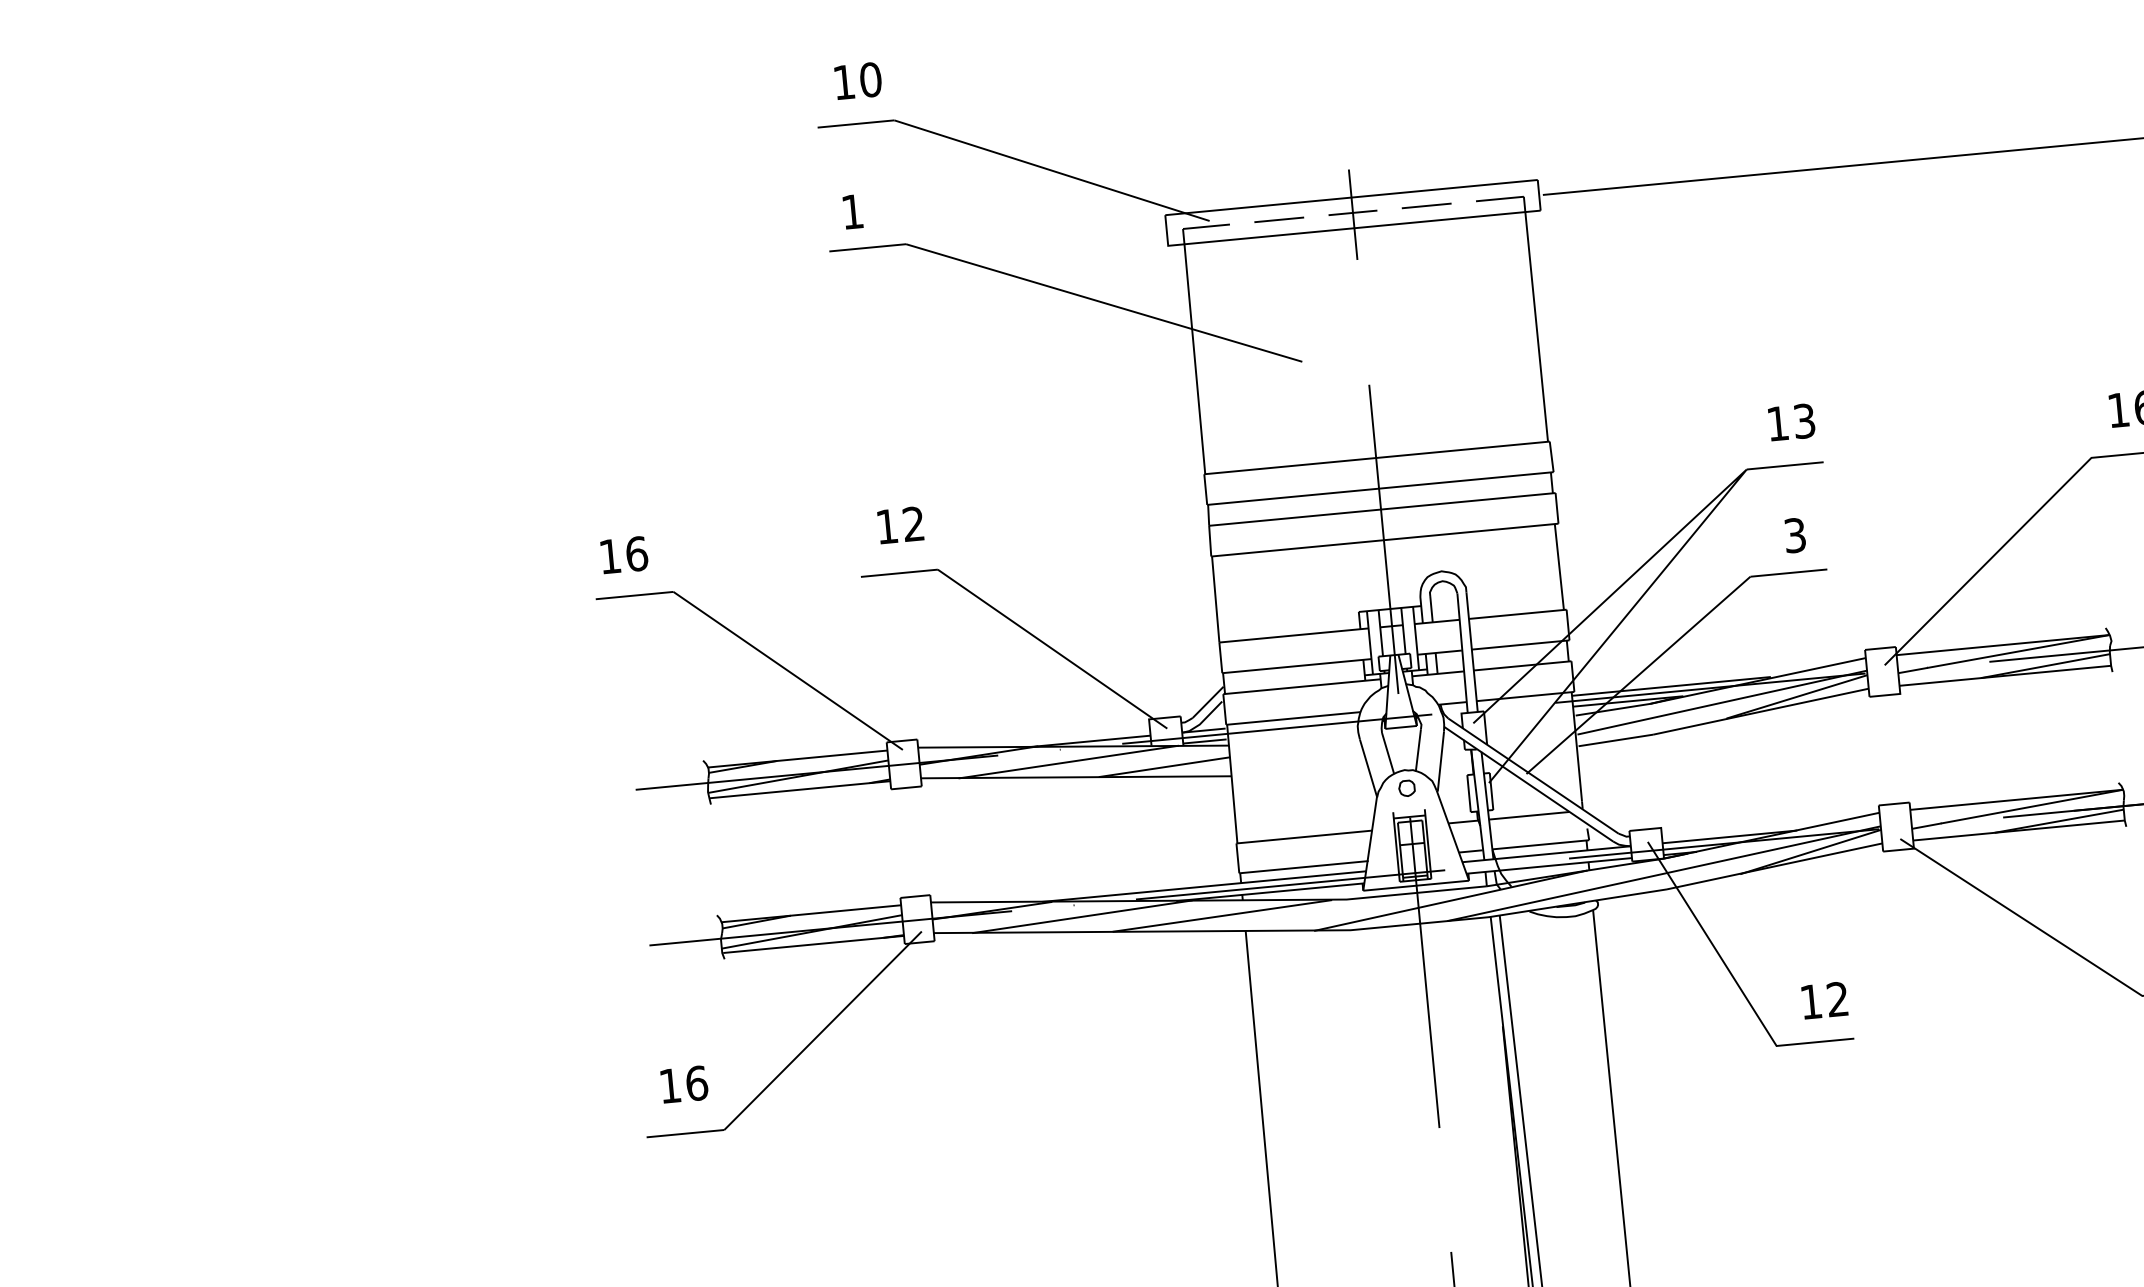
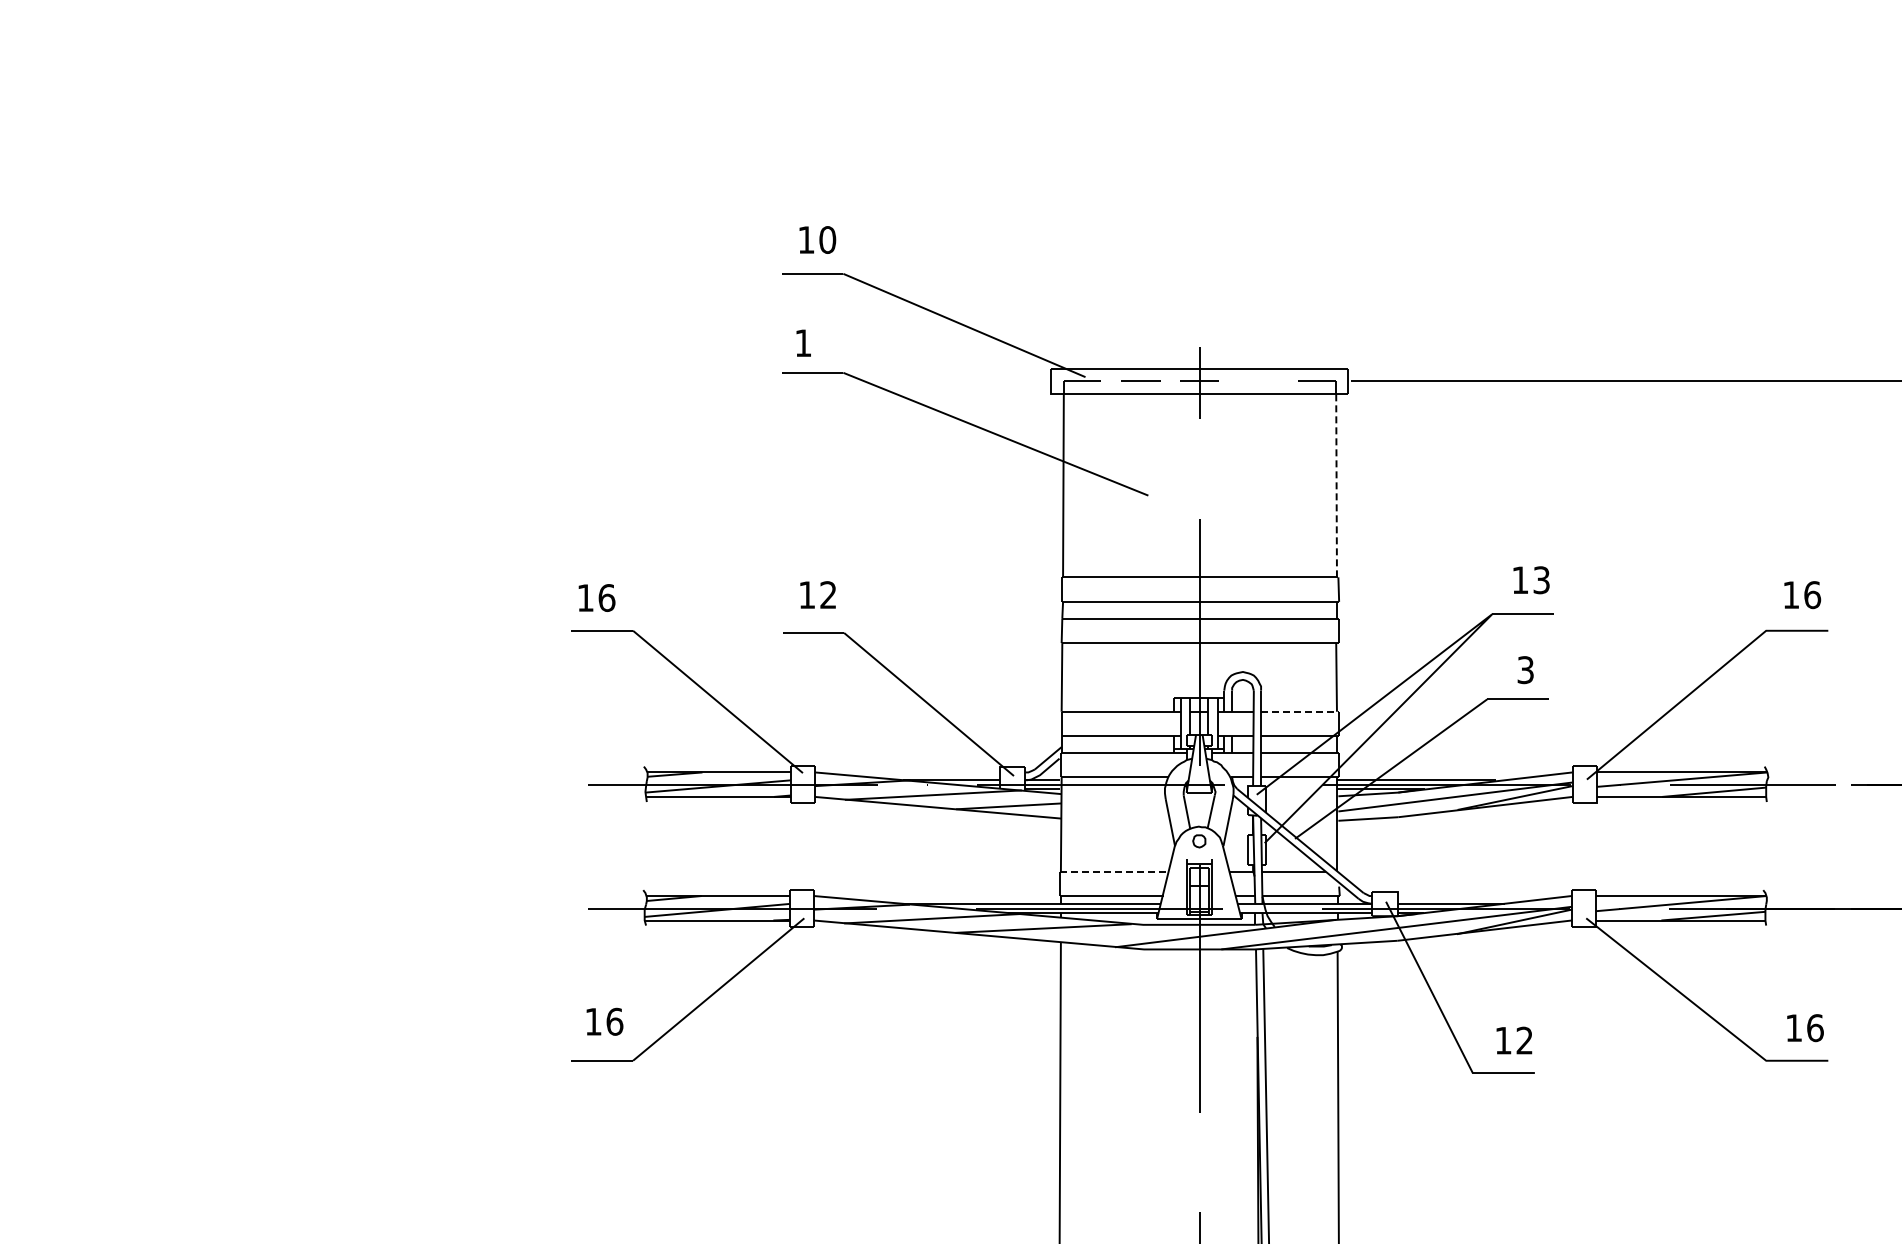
line: (1426, 204) -> (1258, 380), removed
line: (1536, 326) -> (1336, 485), solid -> dashed
line: (1518, 613) -> (1300, 711), solid -> dashed
line: (1304, 837) -> (1114, 872), solid -> dashed

